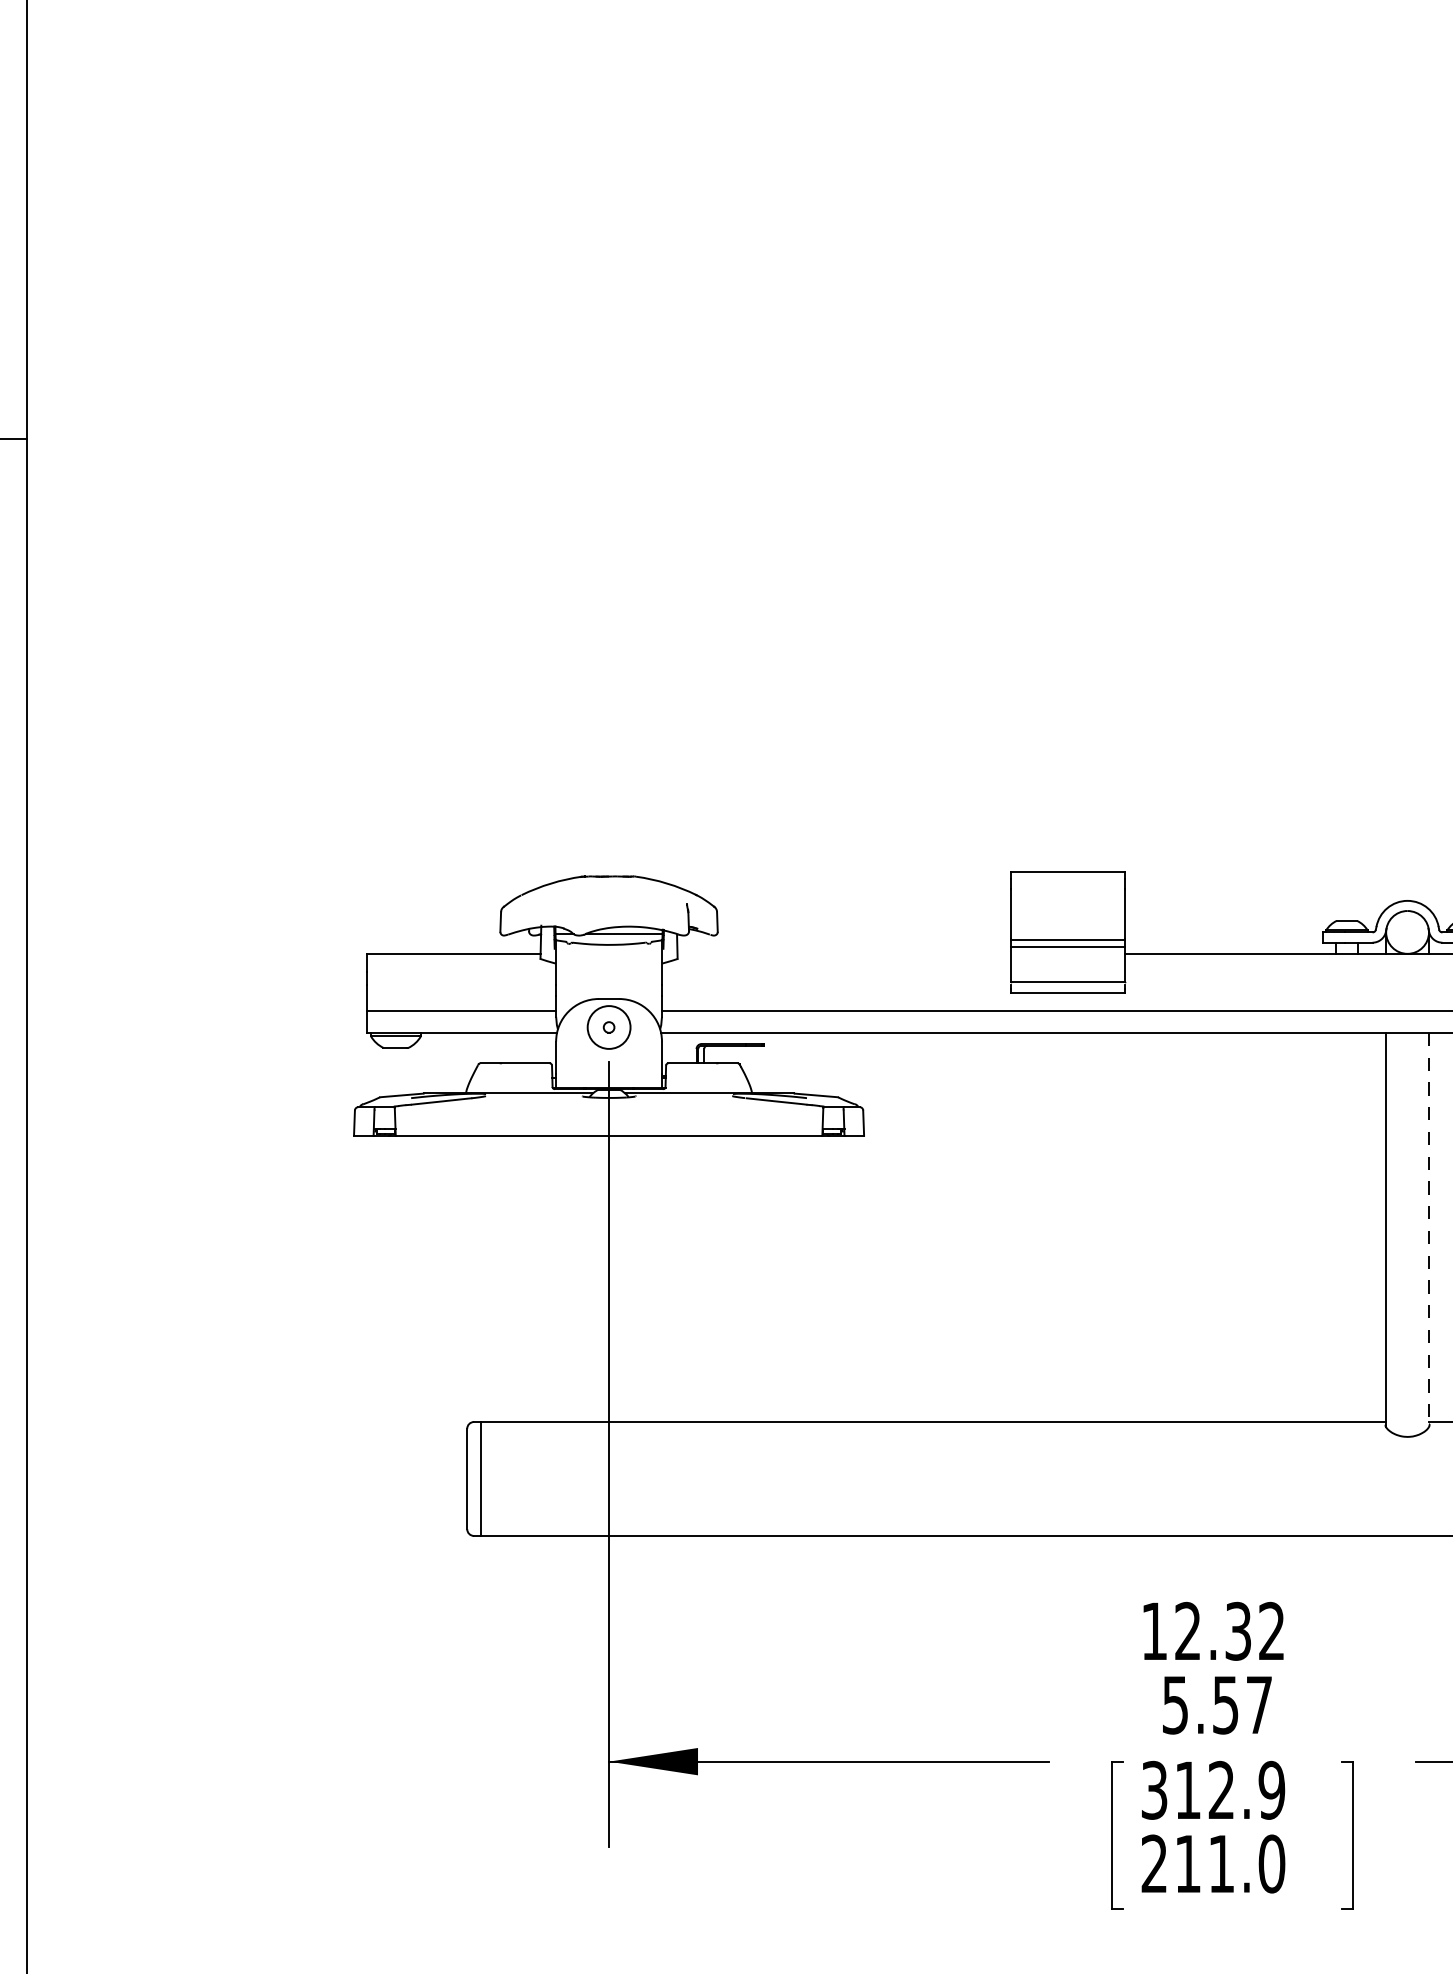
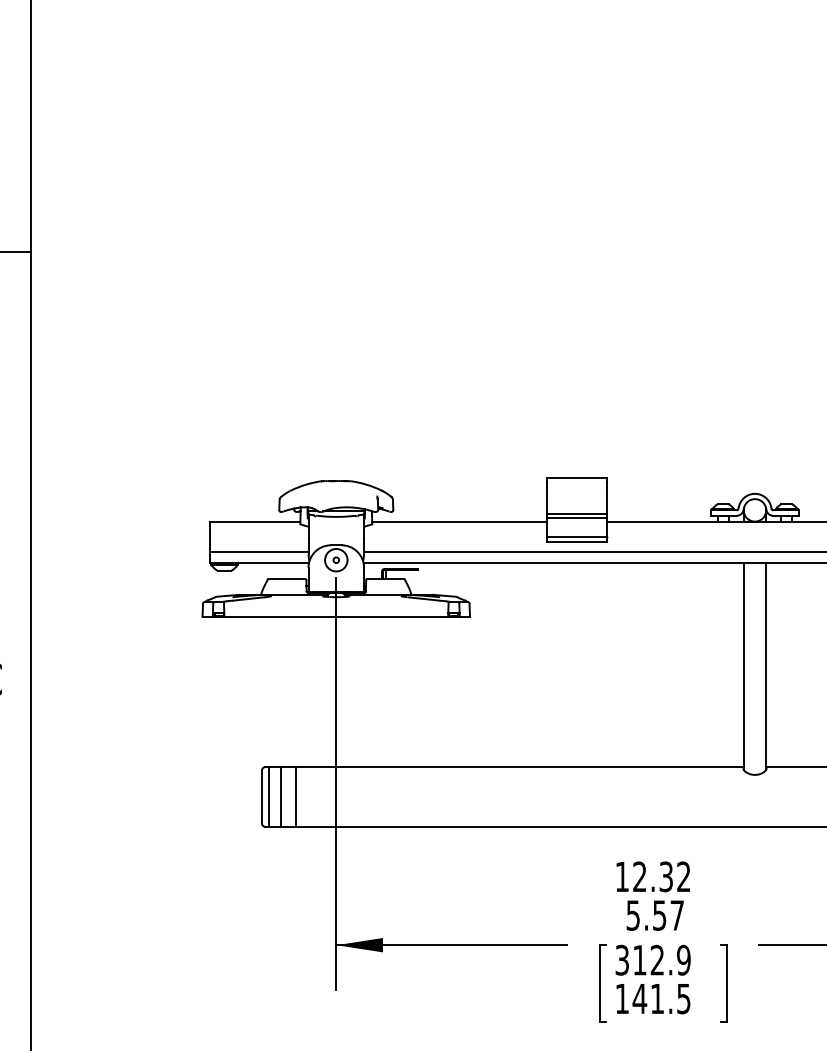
line: (844, 953) -> (459, 521), added
line: (1429, 1230) -> (766, 666), dashed -> solid
line: (502, 1478) -> (280, 796), added
line: (531, 1478) -> (295, 796), added
text: (1212, 1863) -> (652, 998), 211.0 -> 141.5

